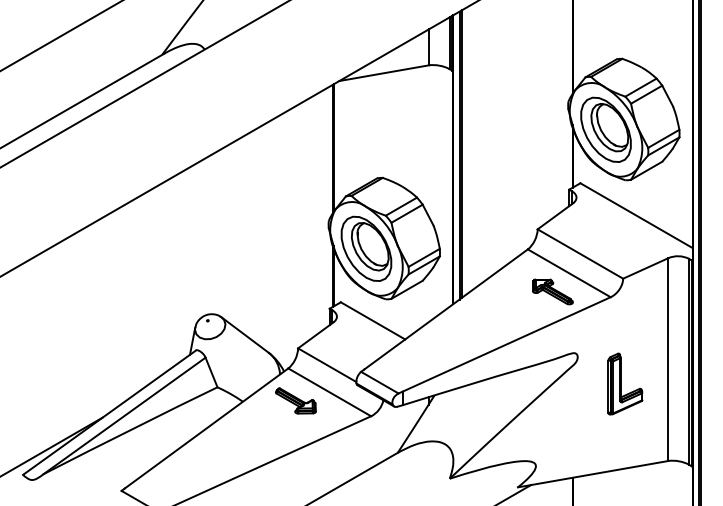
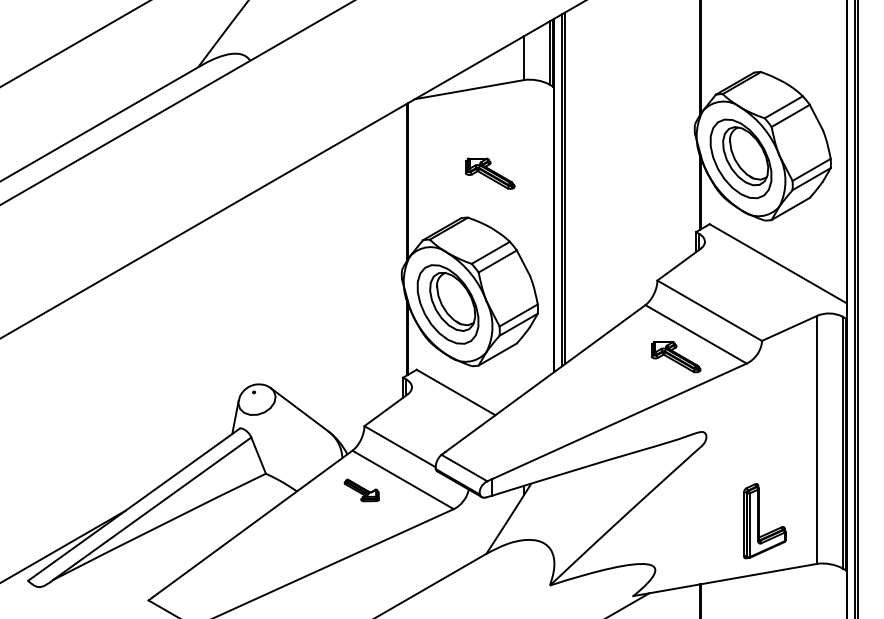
part: (400, 141) -> (489, 173), added
part: (625, 383) -> (764, 520), moved
part: (295, 400) -> (361, 489), size x0.7

